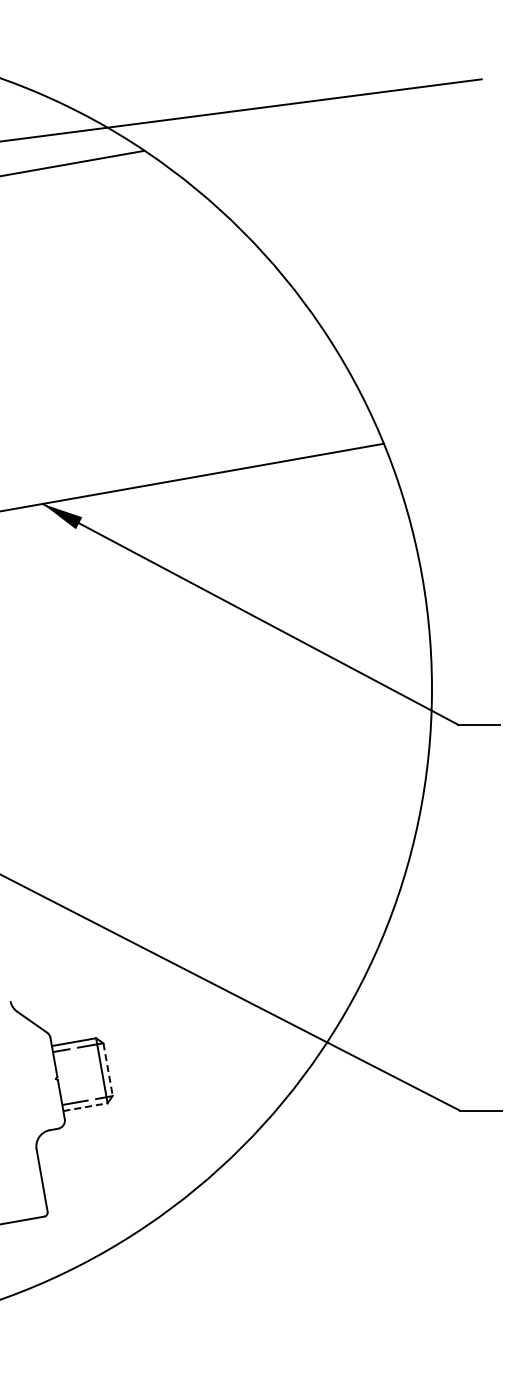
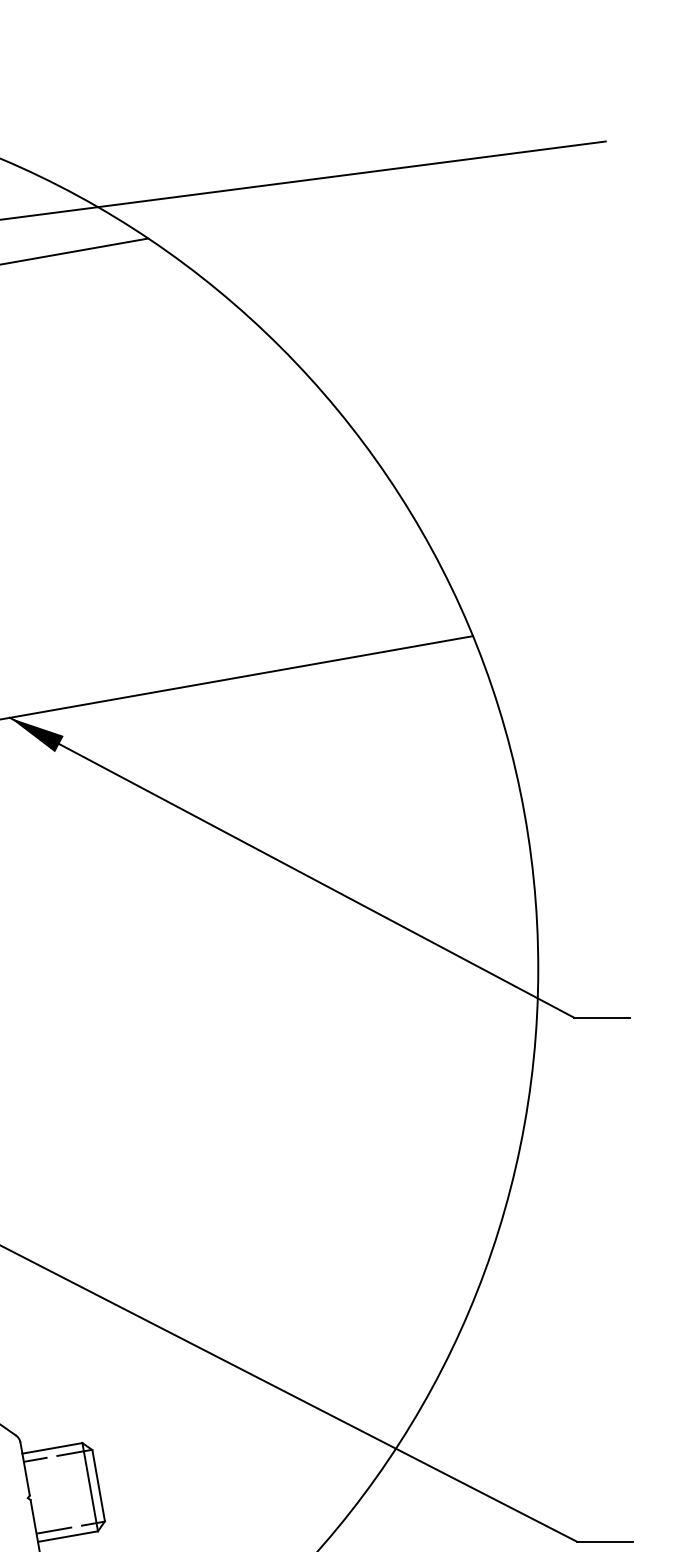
line: (108, 1069) -> (99, 1485), dashed -> solid
line: (85, 1107) -> (67, 1537), dashed -> solid

